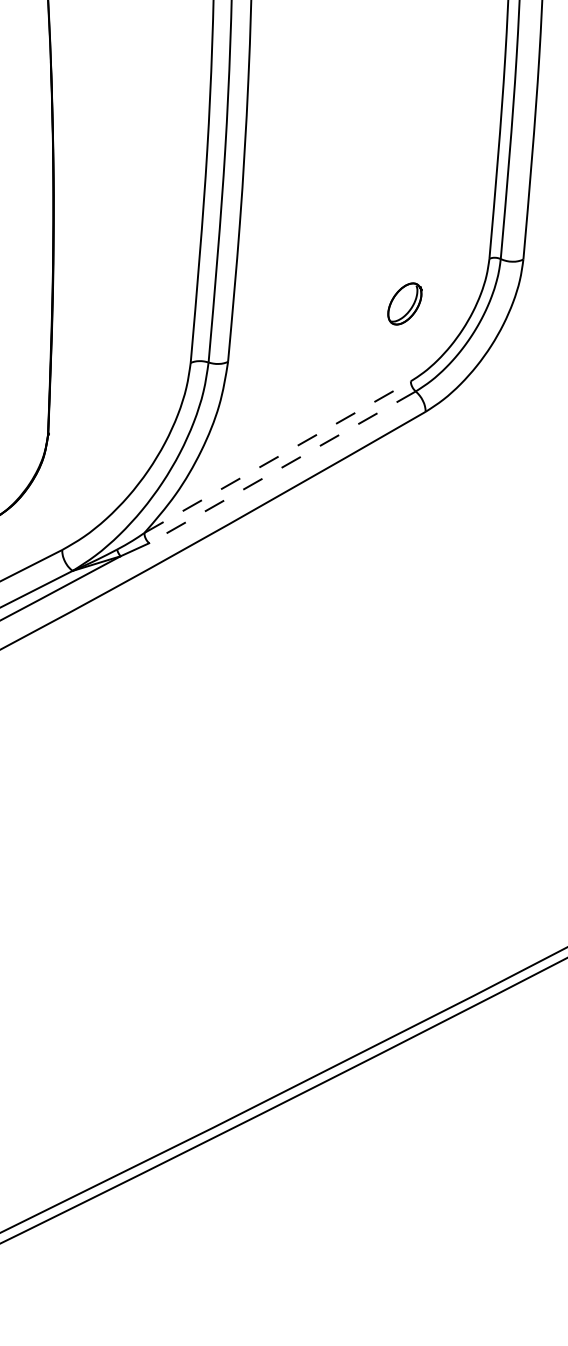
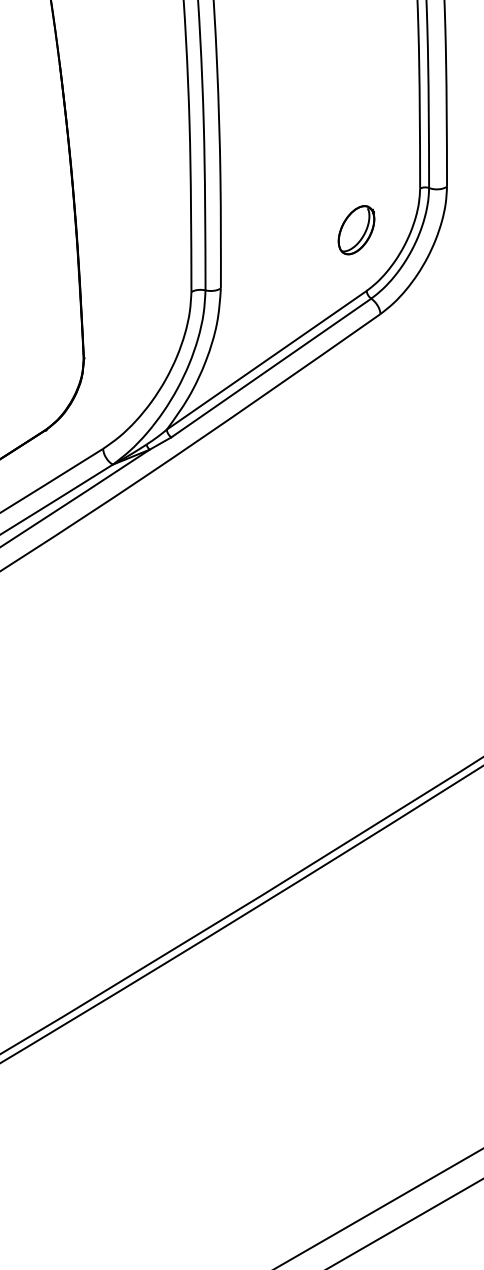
part: (404, 304) -> (356, 230), size x1.43
line: (277, 457) -> (266, 360), dashed -> solid
line: (282, 467) -> (271, 368), dashed -> solid

